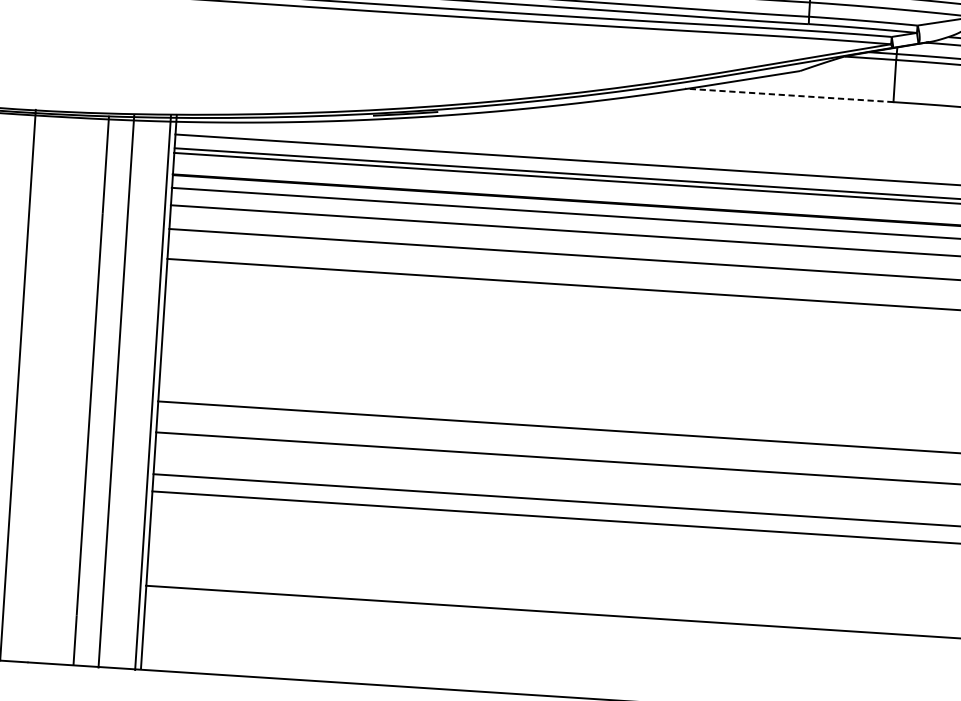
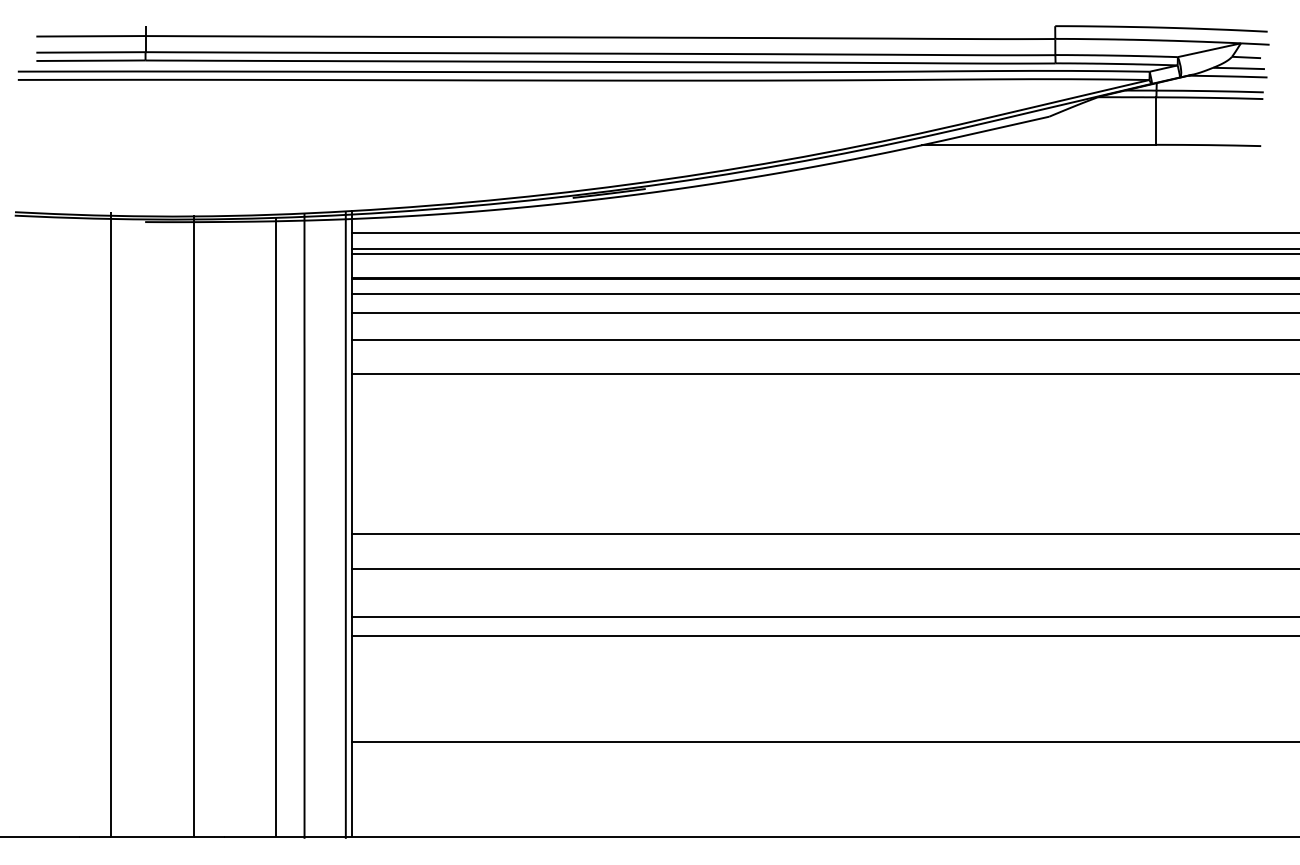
line: (789, 95) -> (1038, 144), dashed -> solid

